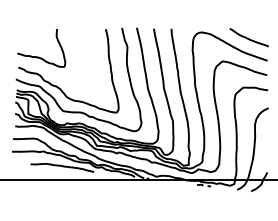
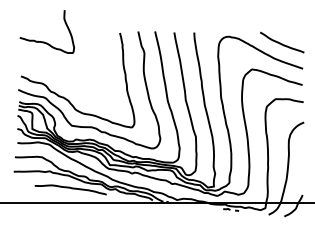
curve: (38, 56) -> (43, 41), moved

